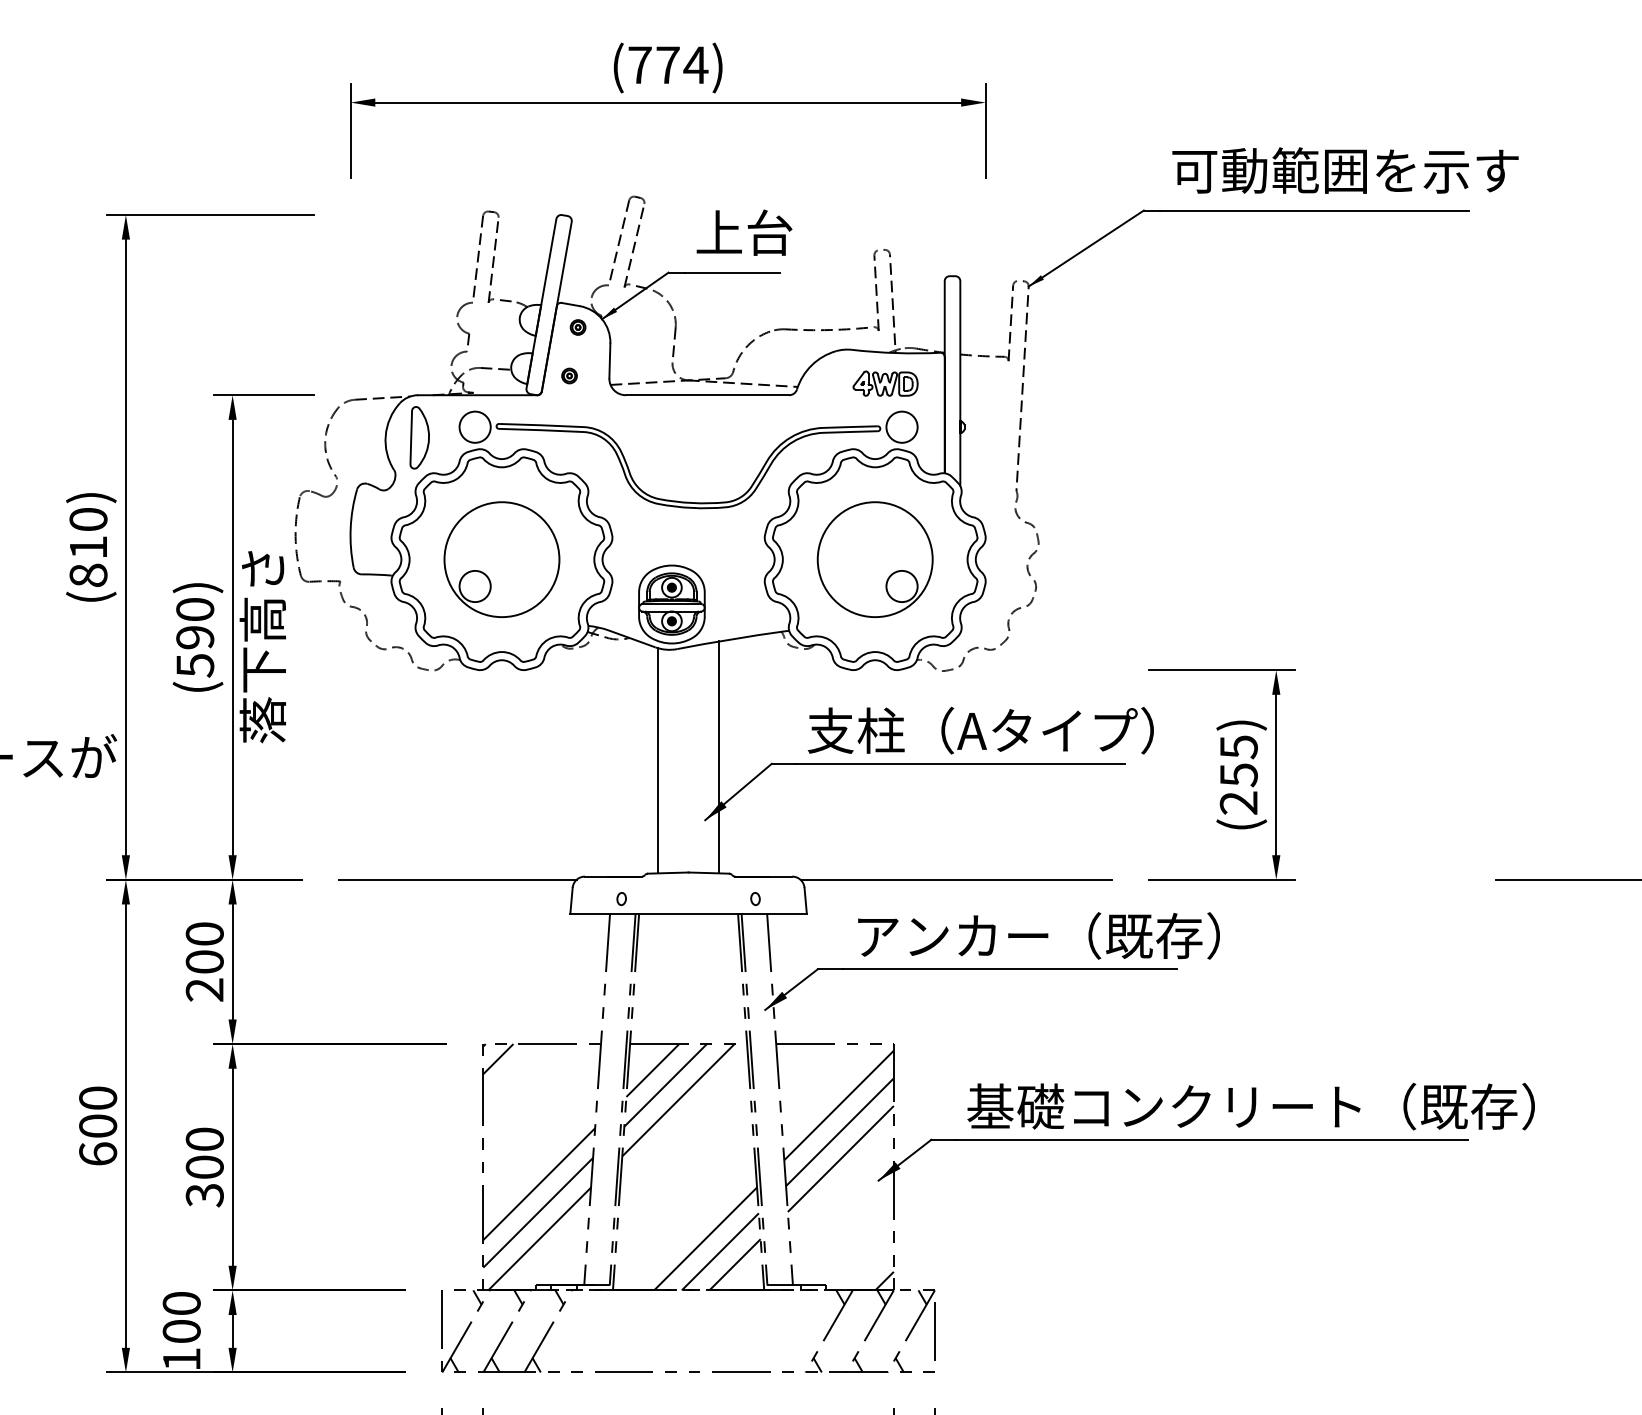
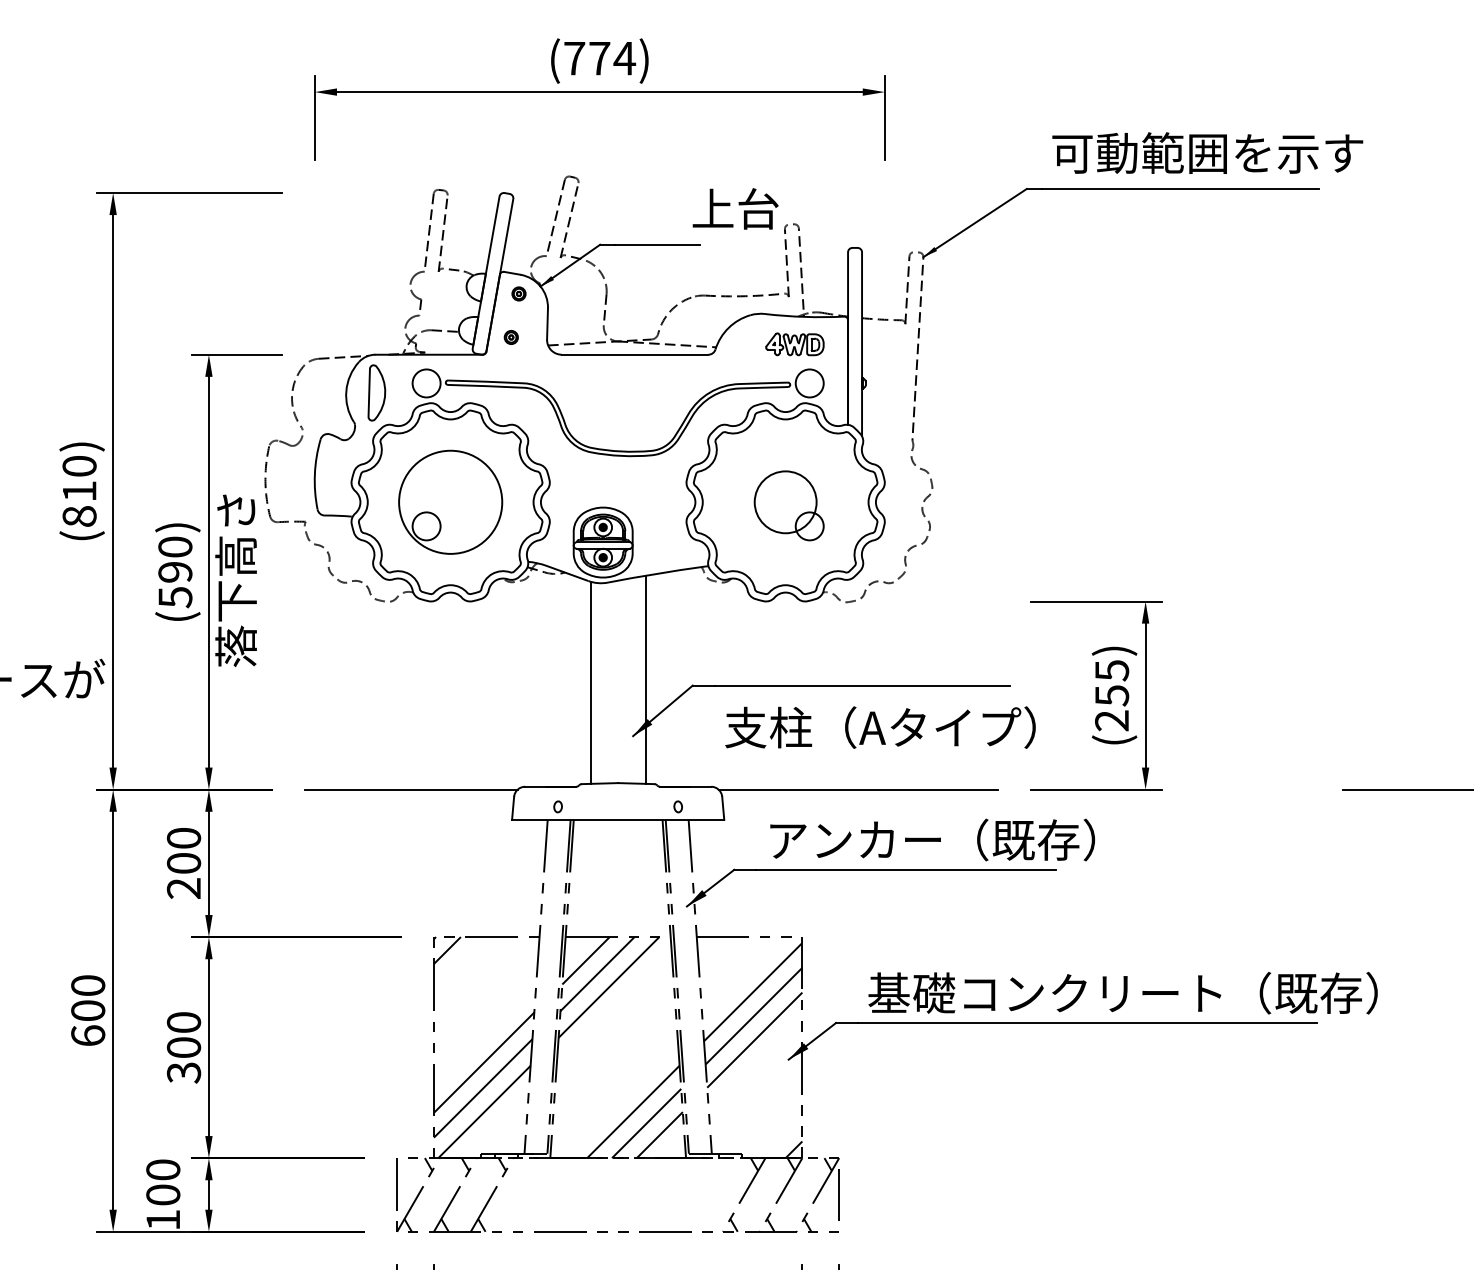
text: (744, 232) -> (735, 208), moved
circle: (874, 559) -> (785, 502), size x0.6
text: (980, 730) -> (880, 727), moved

